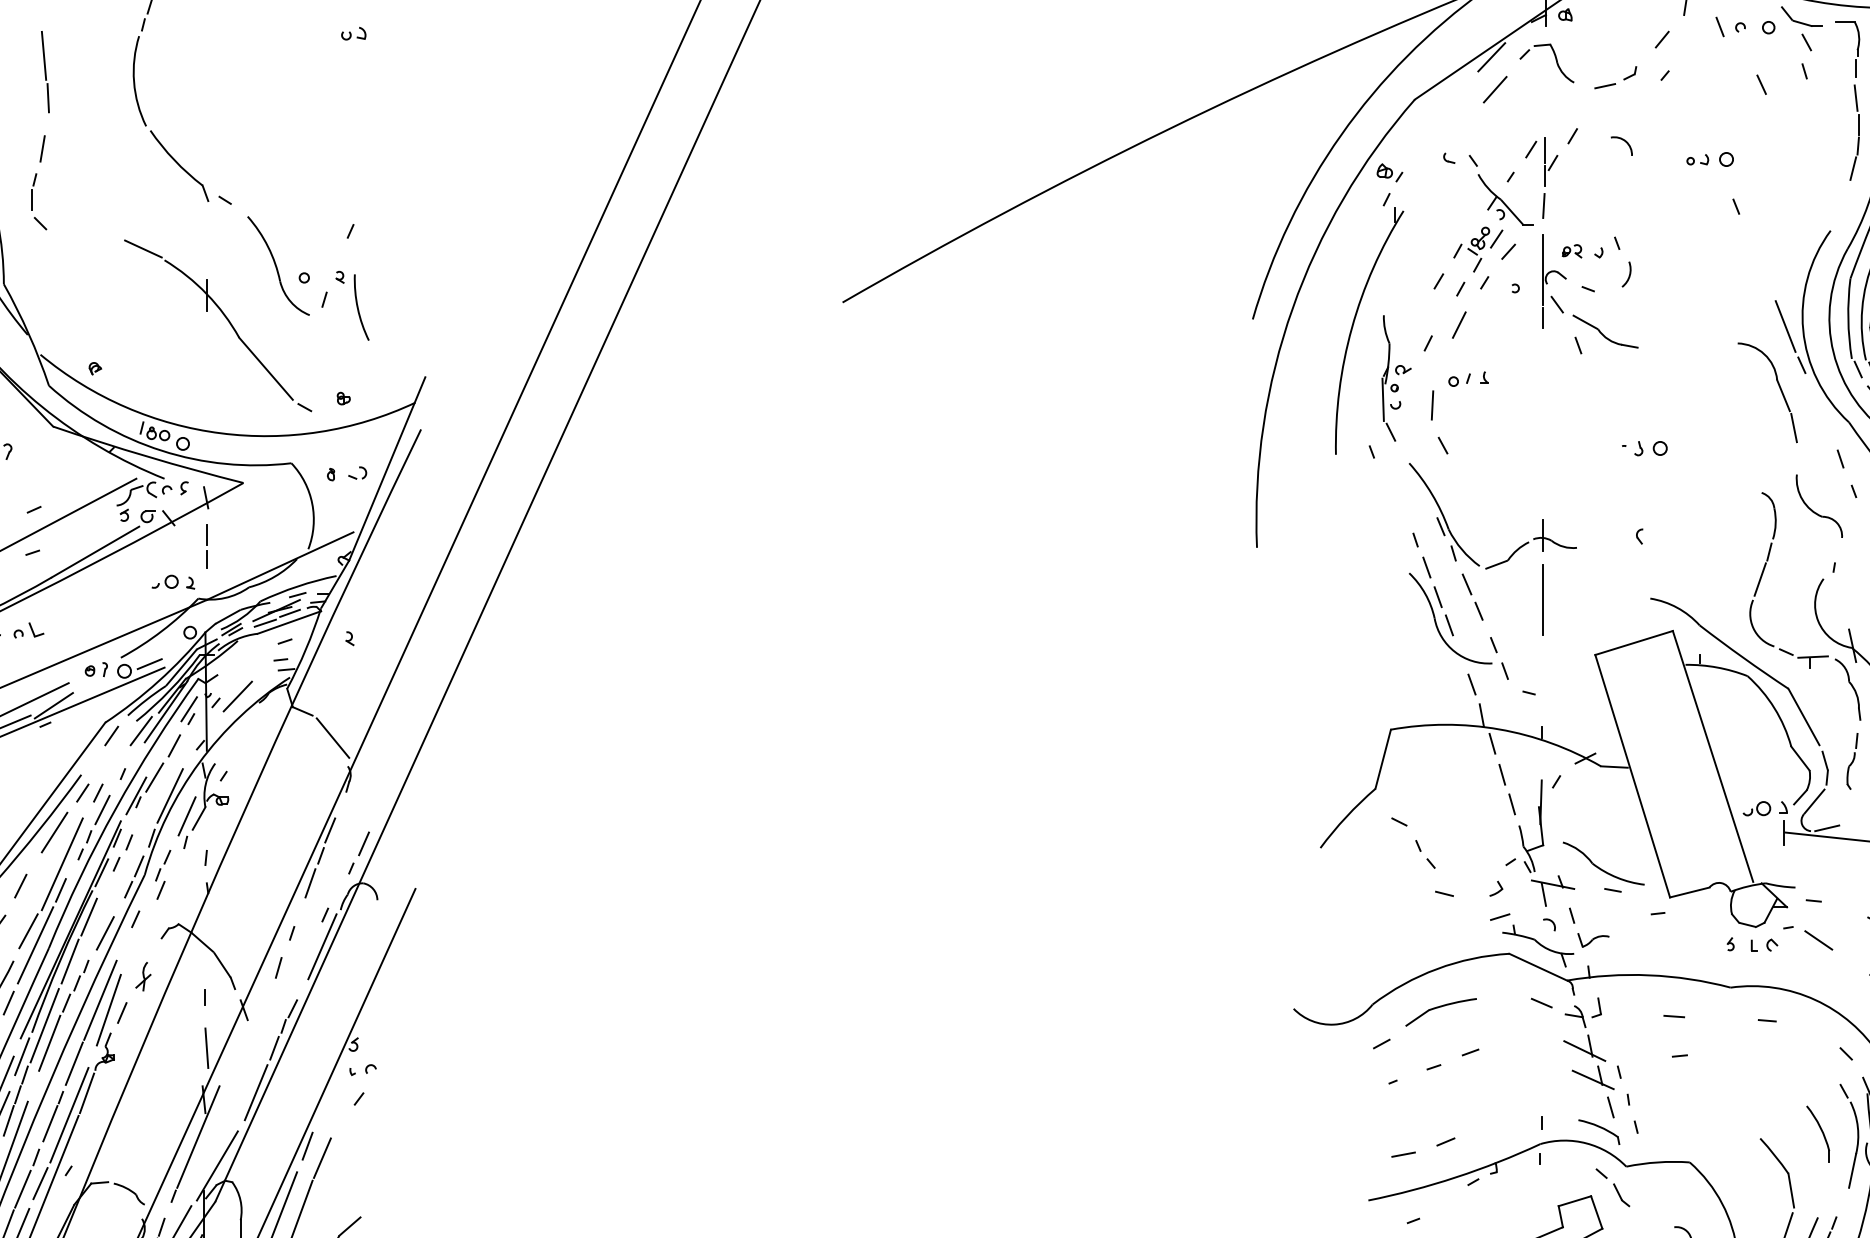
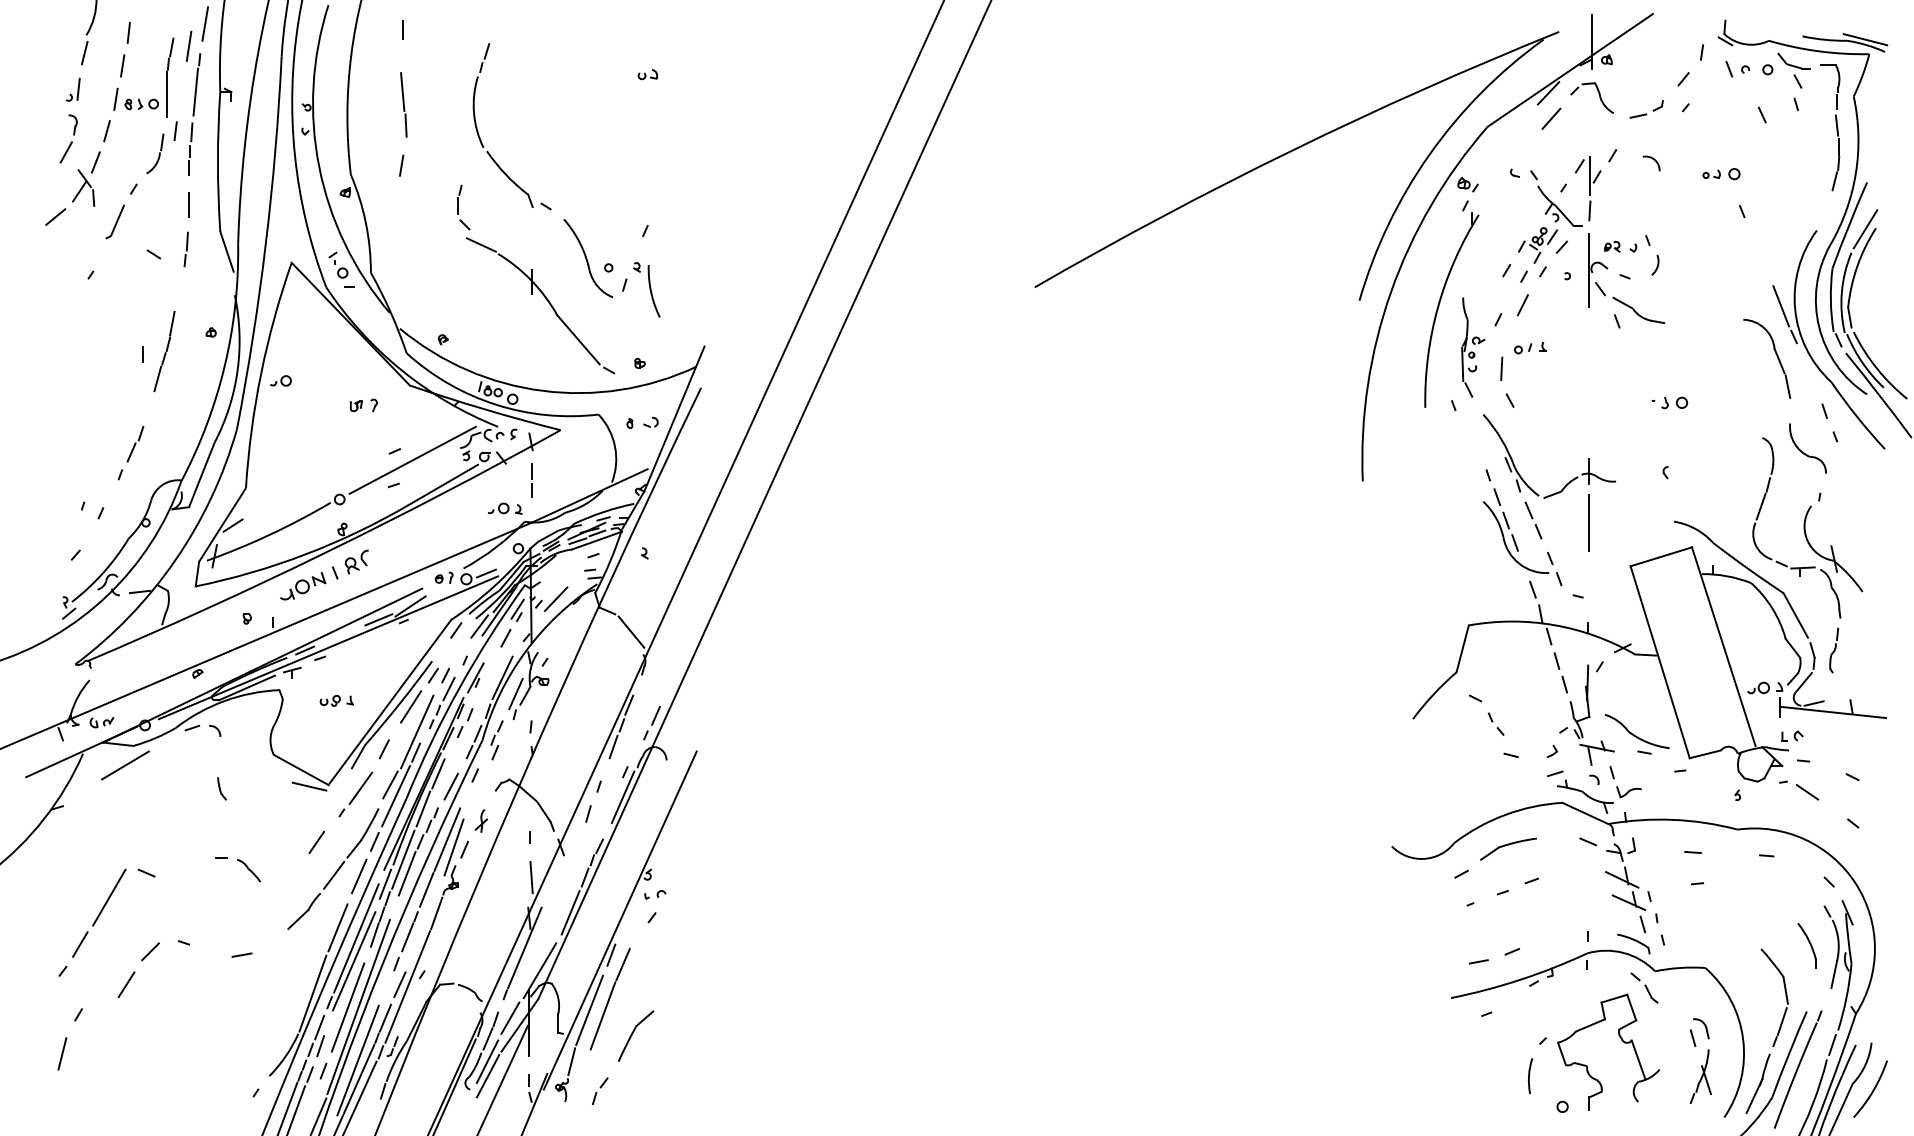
part: (38, 201) -> (463, 207), moved
part: (28, 629) -> (390, 546), removed
line: (154, 777) -> (490, 663), removed
part: (1764, 944) -> (1792, 735), moved
line: (69, 1115) -> (422, 930), removed
line: (22, 1188) -> (385, 988), removed

